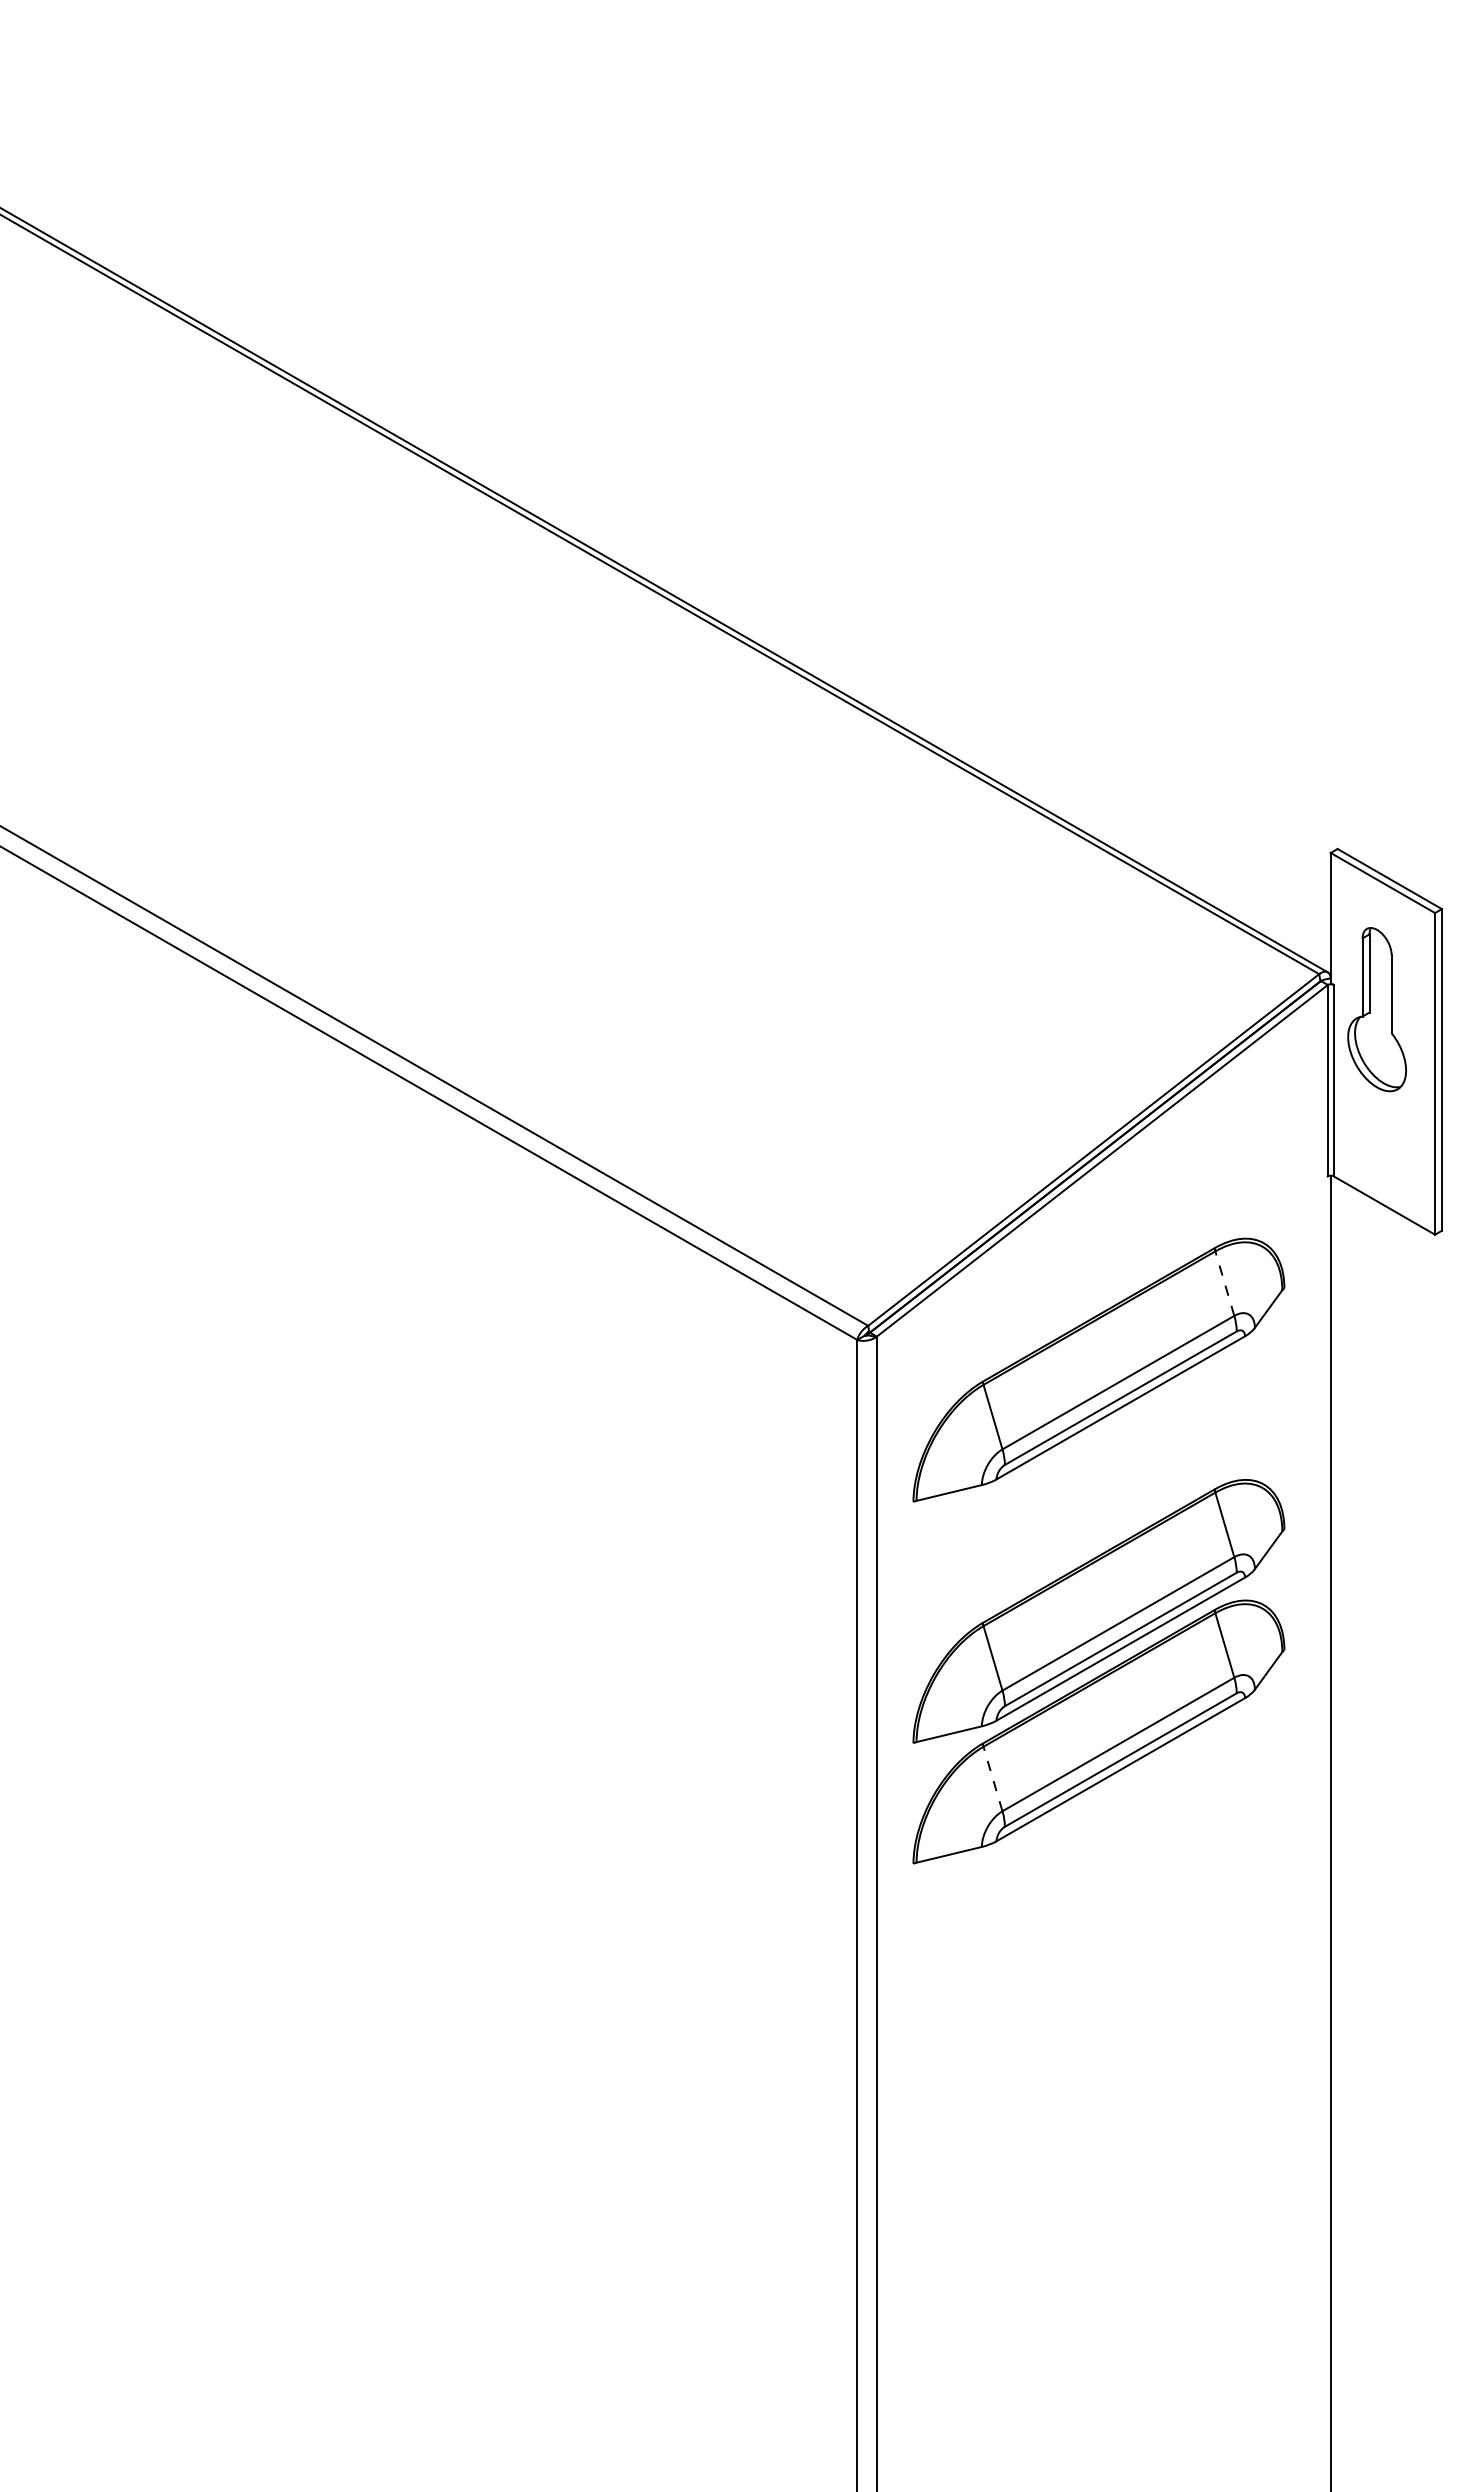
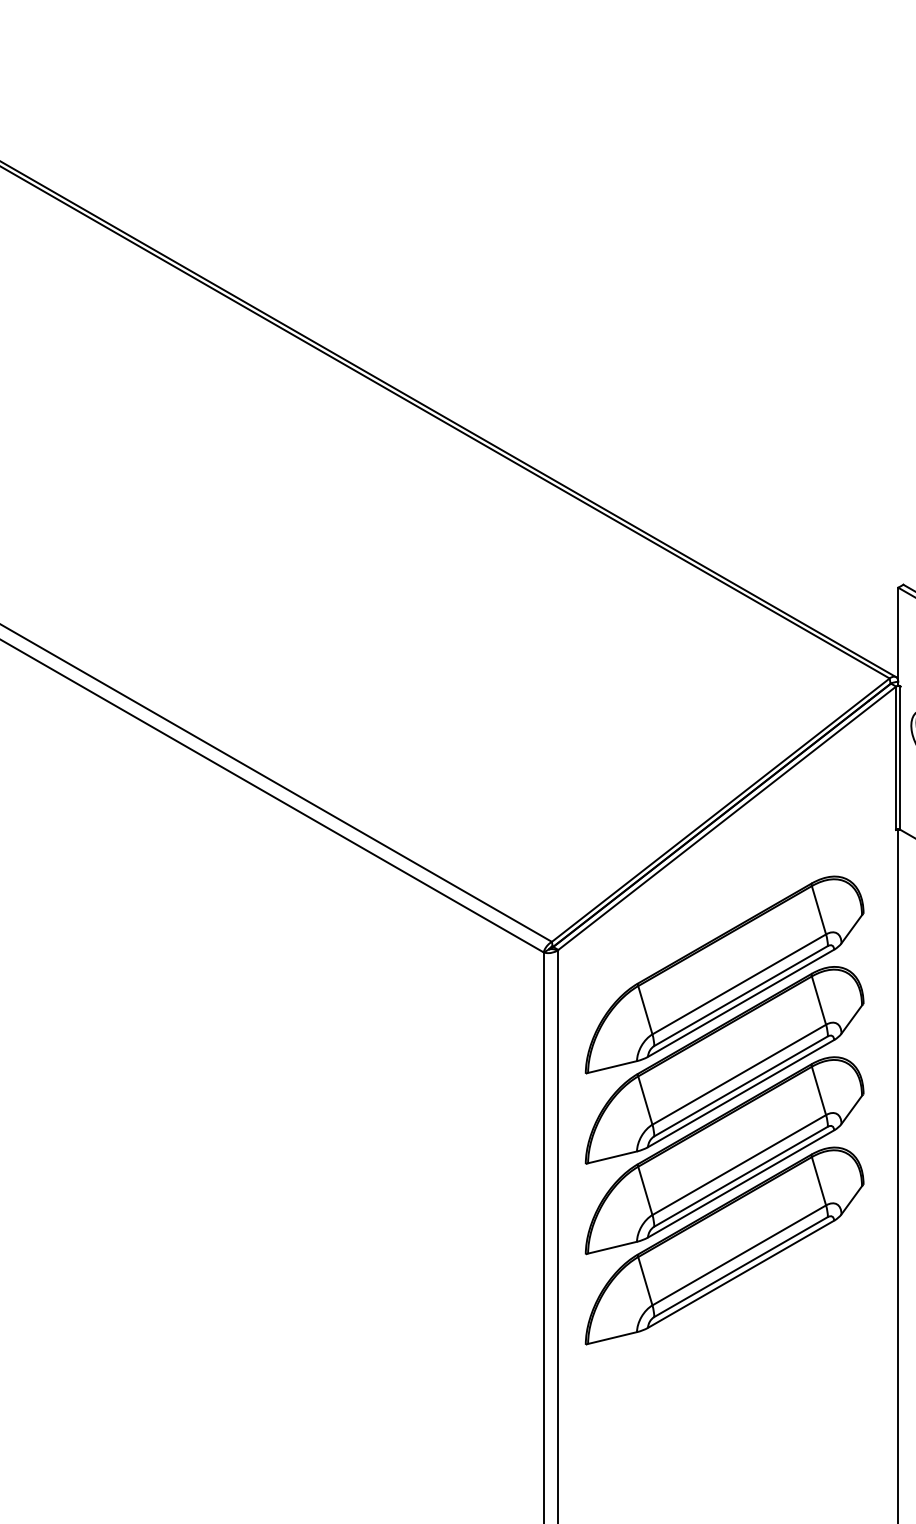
line: (1224, 1283) -> (818, 910), dashed -> solid
part: (1098, 1490) -> (724, 1065), added
line: (993, 1779) -> (645, 1281), dashed -> solid

